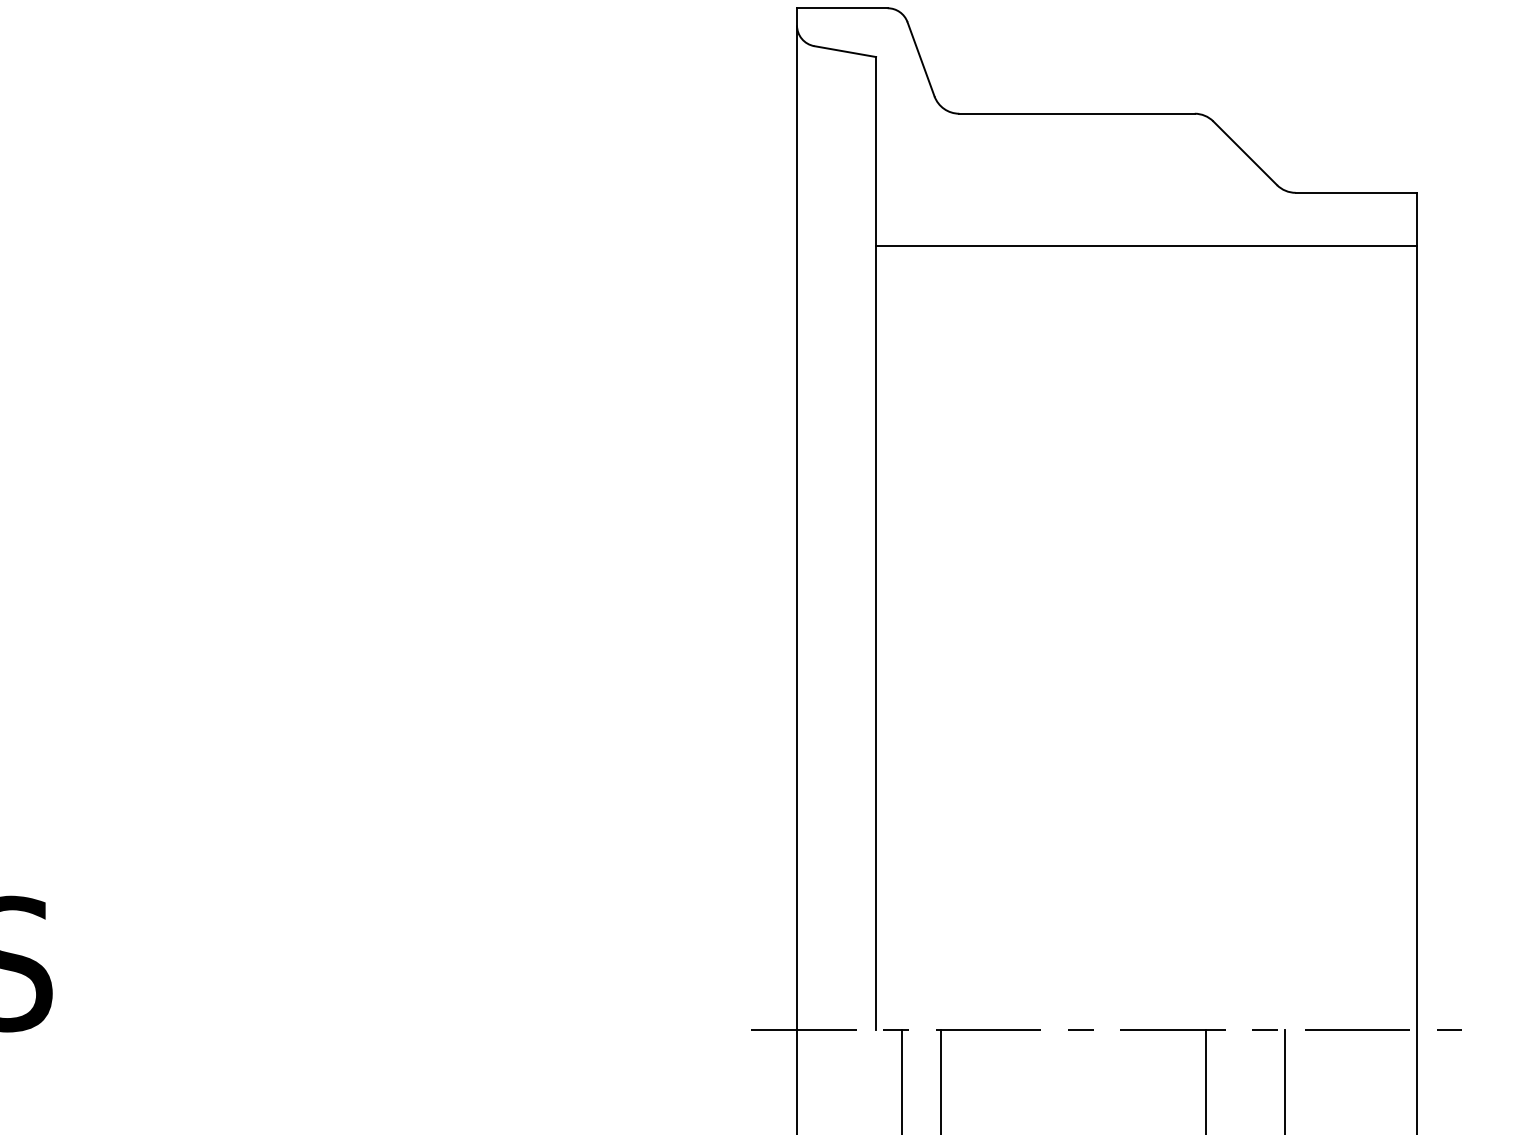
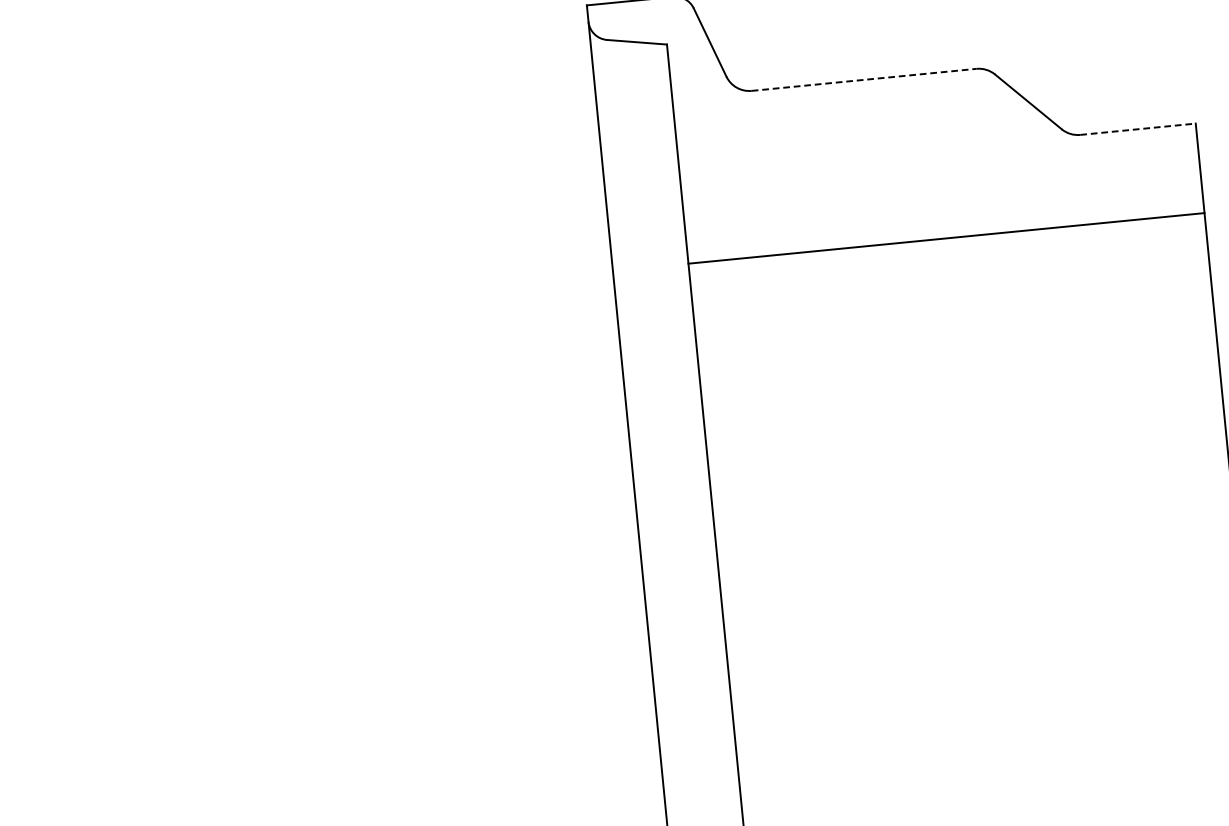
line: (1077, 113) -> (864, 79), solid -> dashed
line: (1356, 192) -> (1138, 128), solid -> dashed
line: (1146, 245) -> (946, 238), moved

